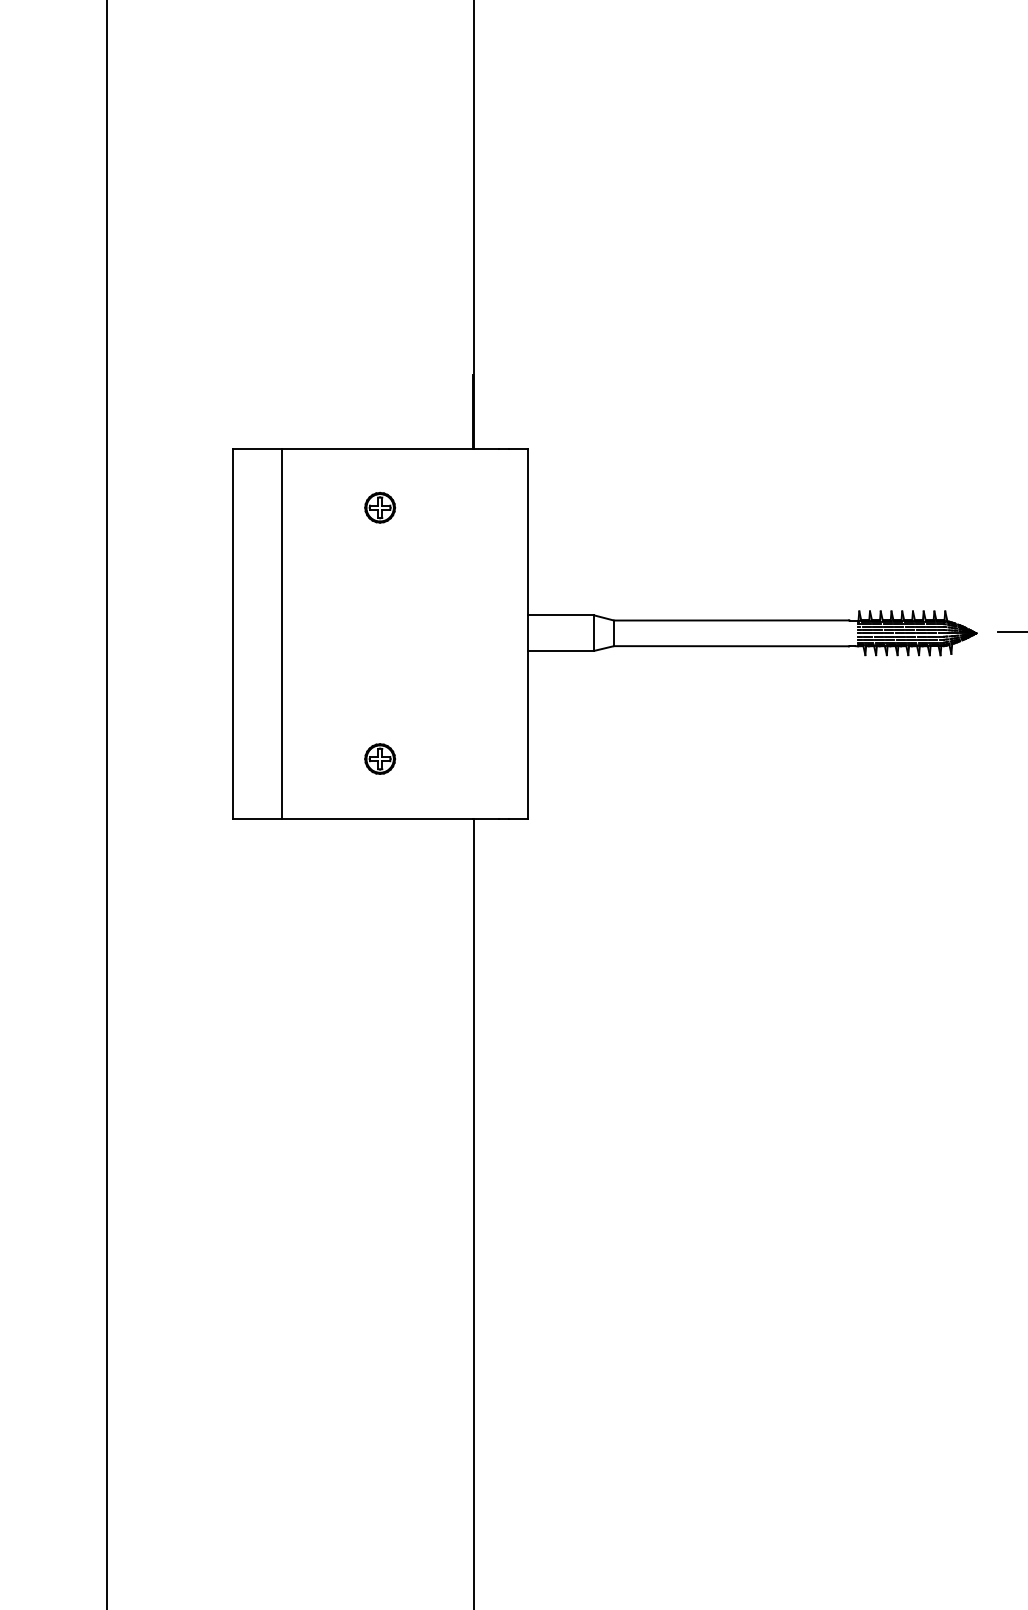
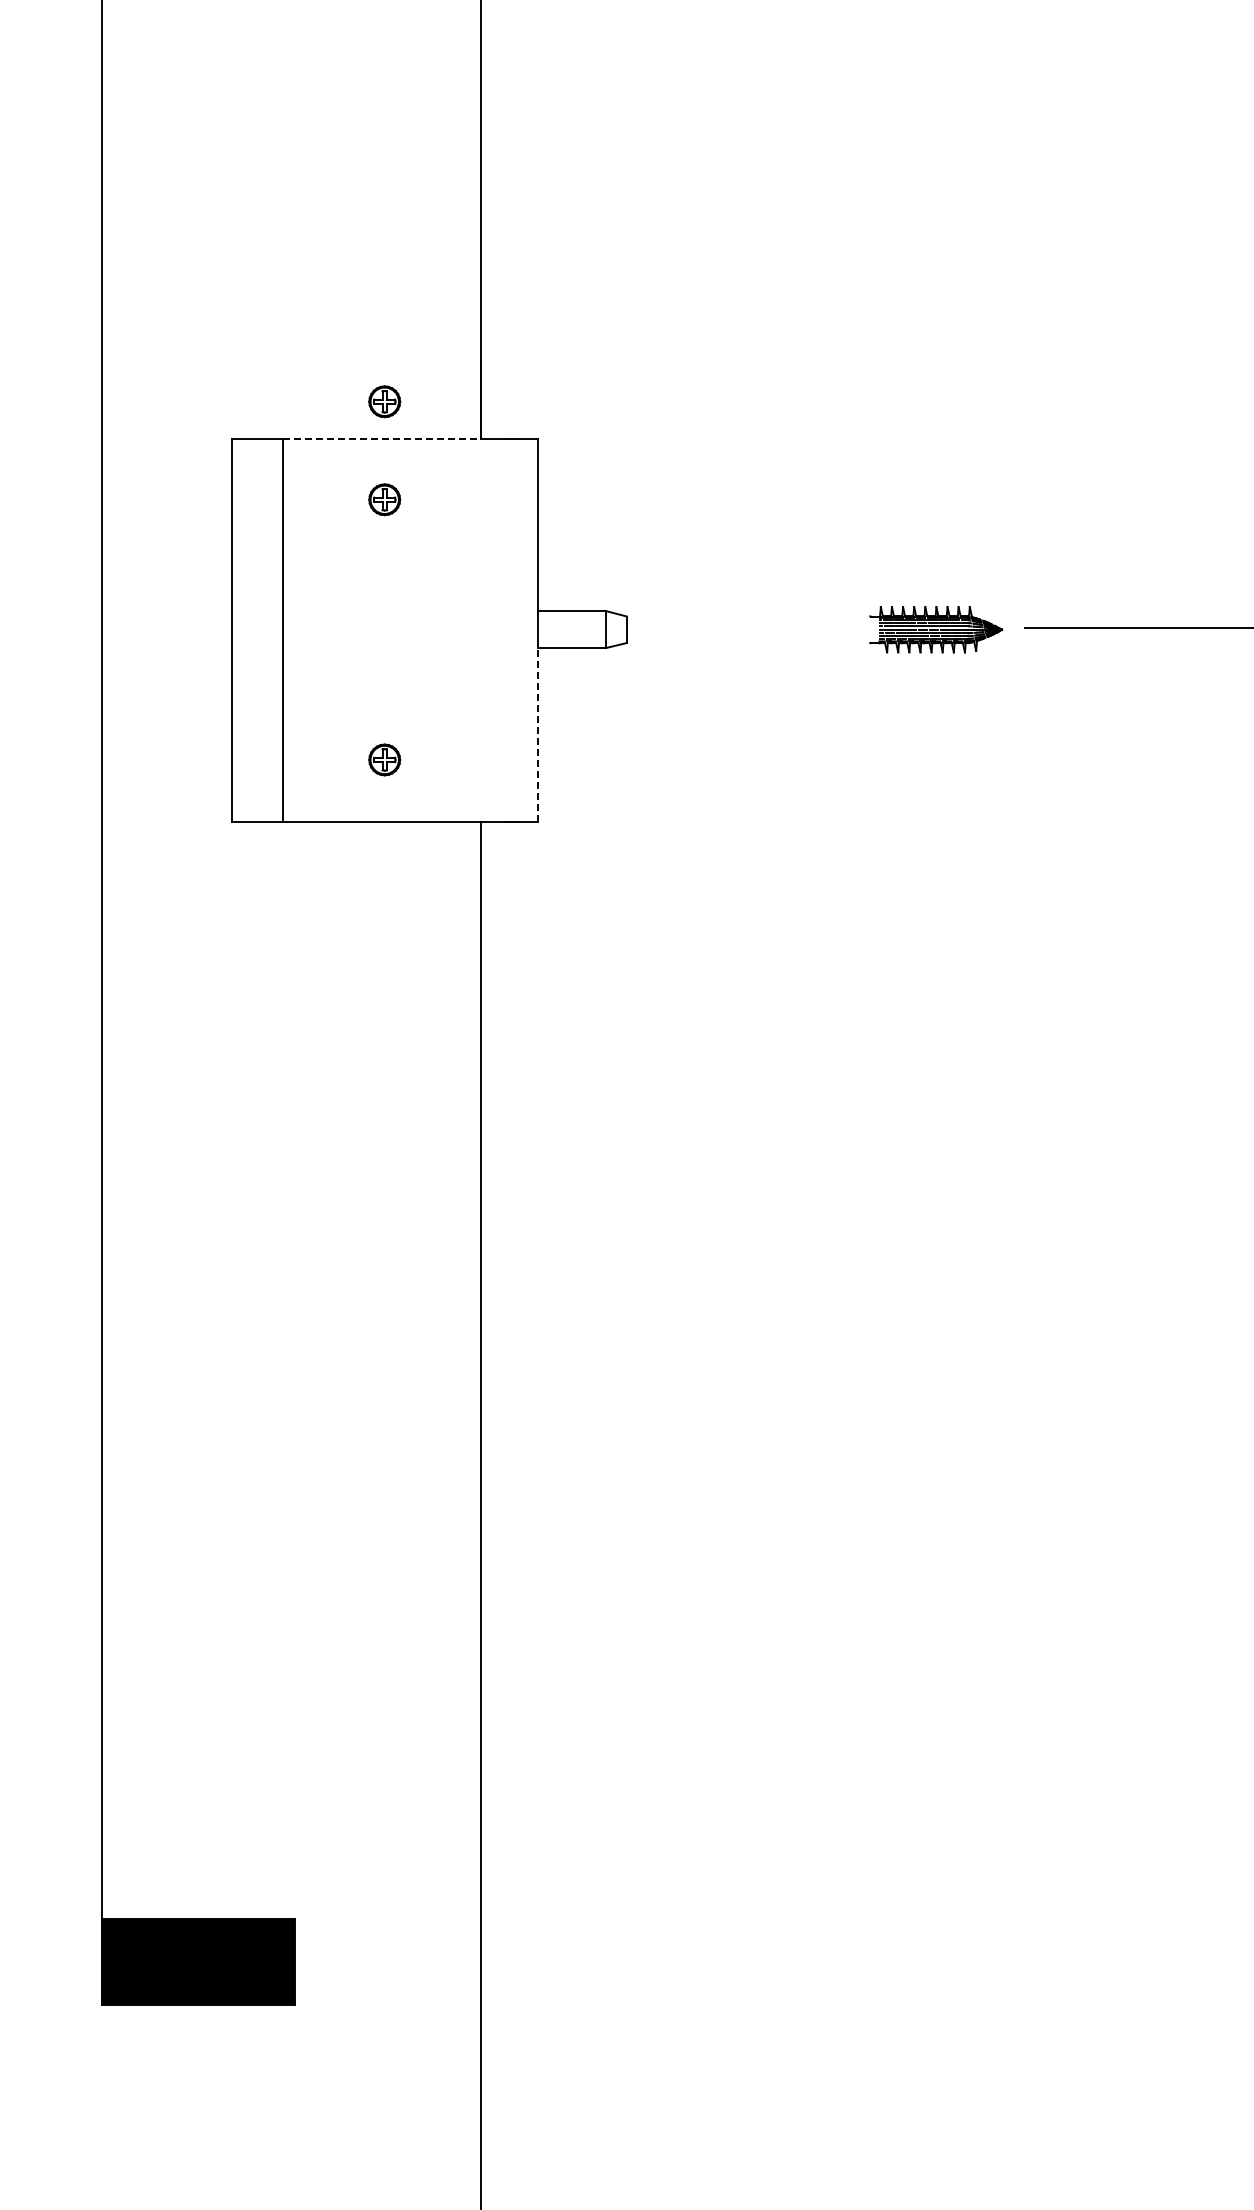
part: (379, 412) -> (384, 401), added
line: (377, 449) -> (381, 439), solid -> dashed
line: (731, 620) -> (748, 616), removed
line: (731, 646) -> (748, 643), removed
line: (528, 734) -> (538, 734), solid -> dashed

